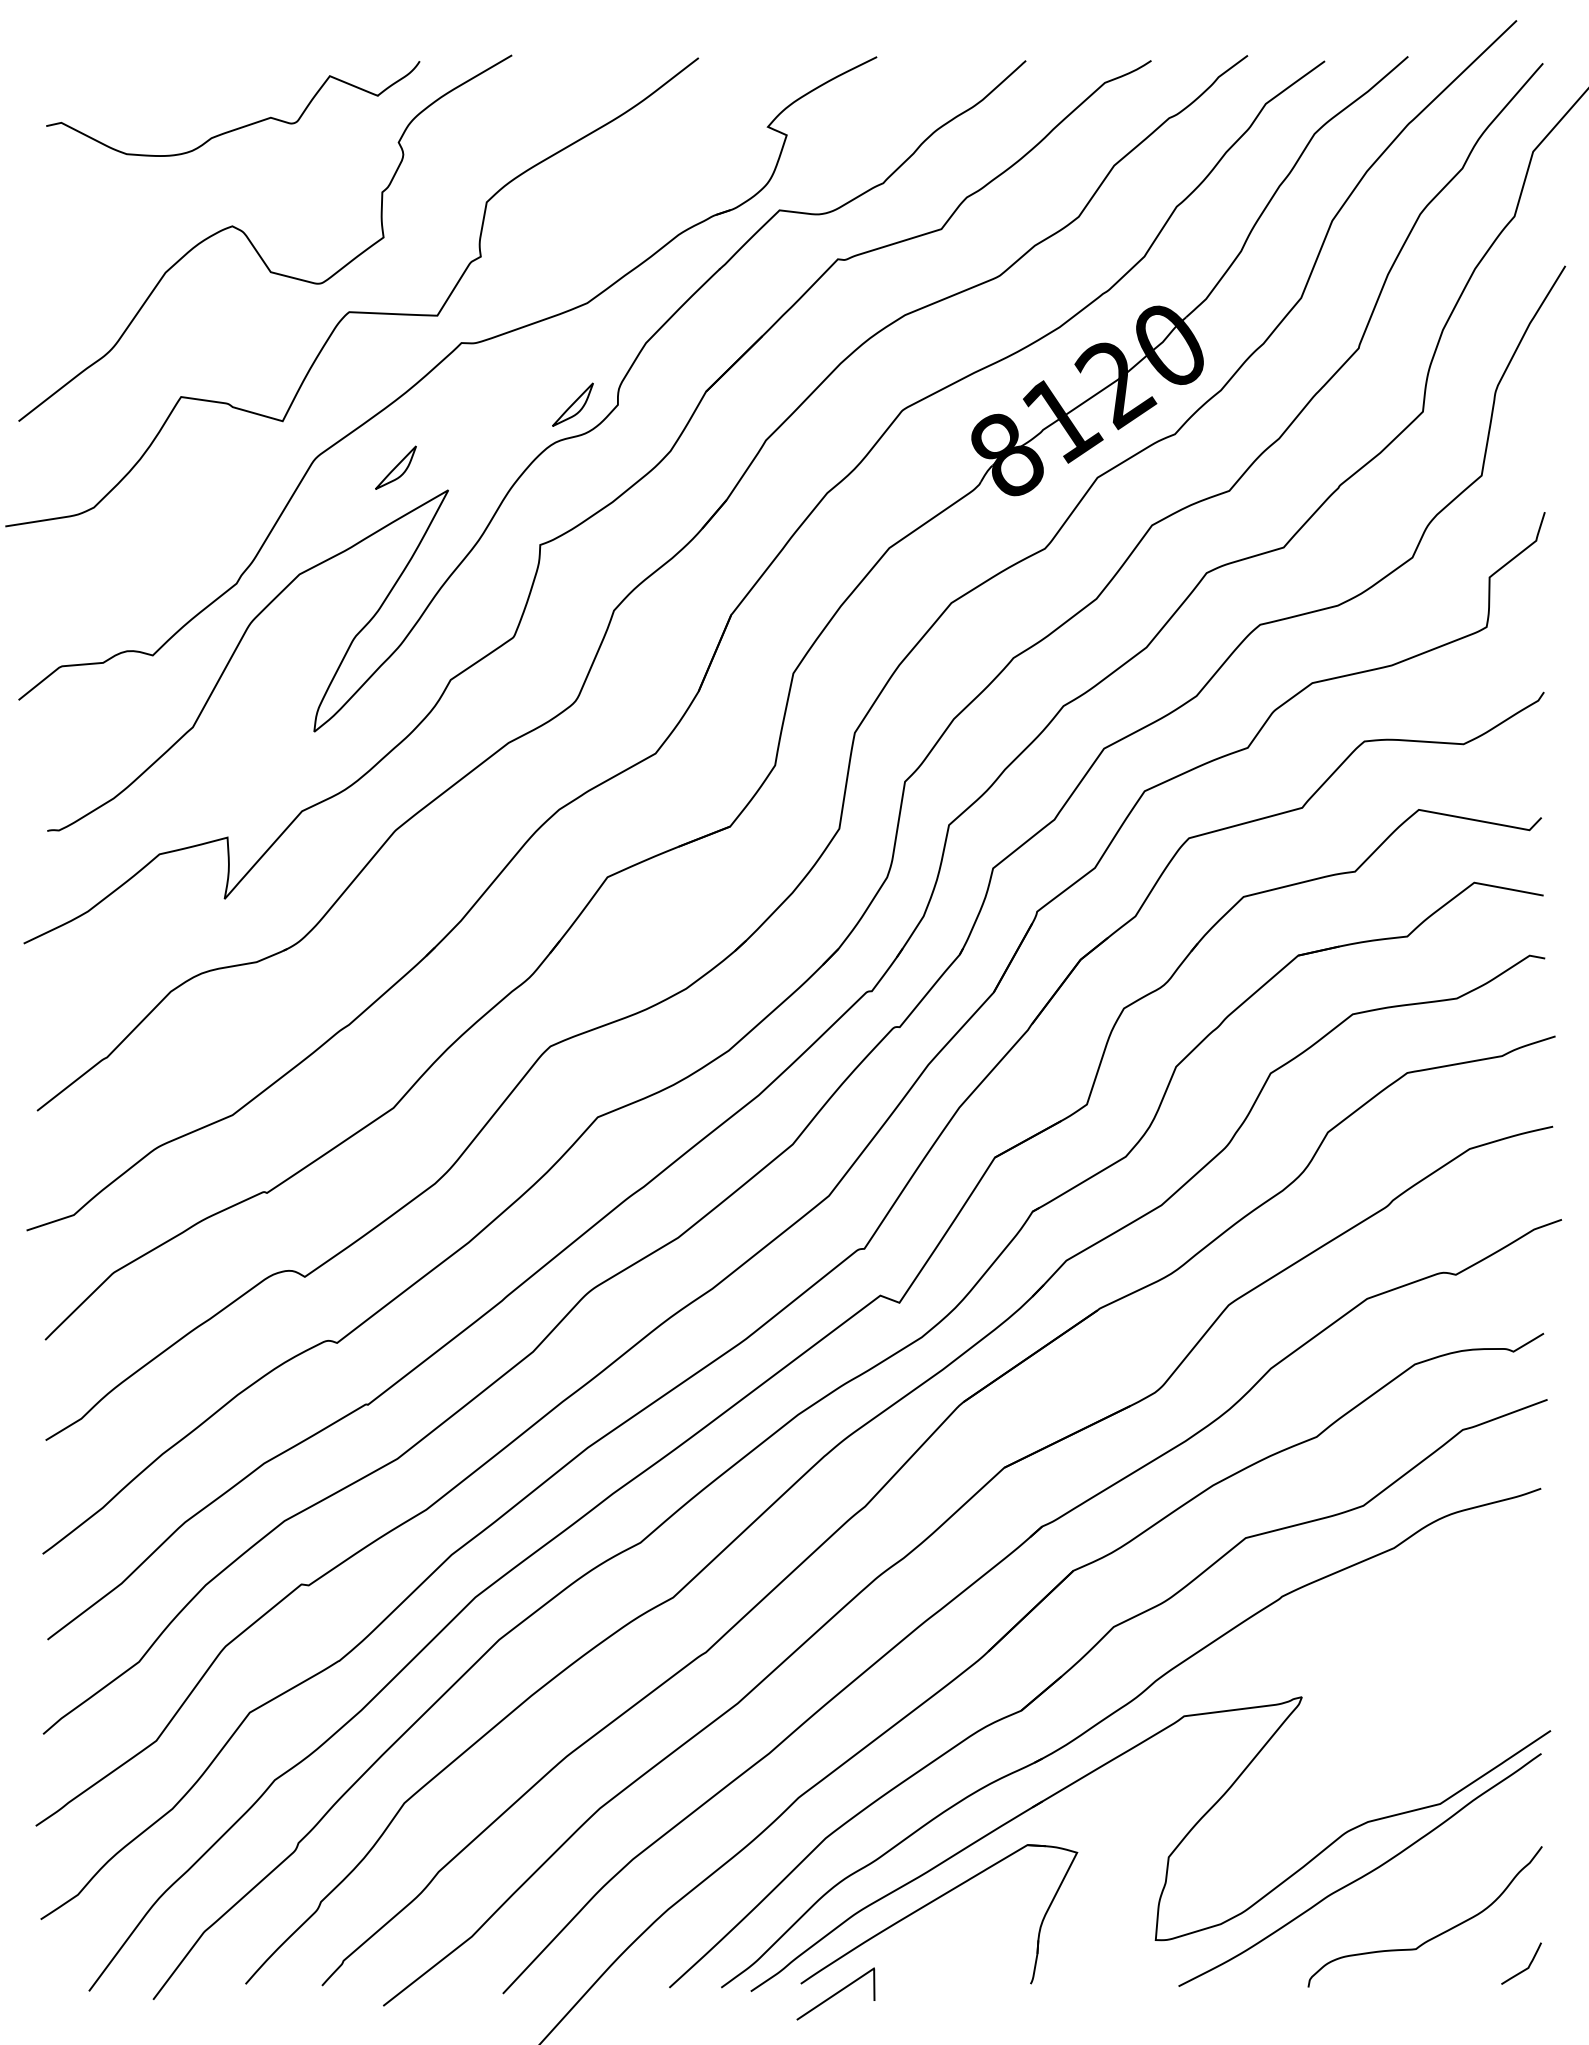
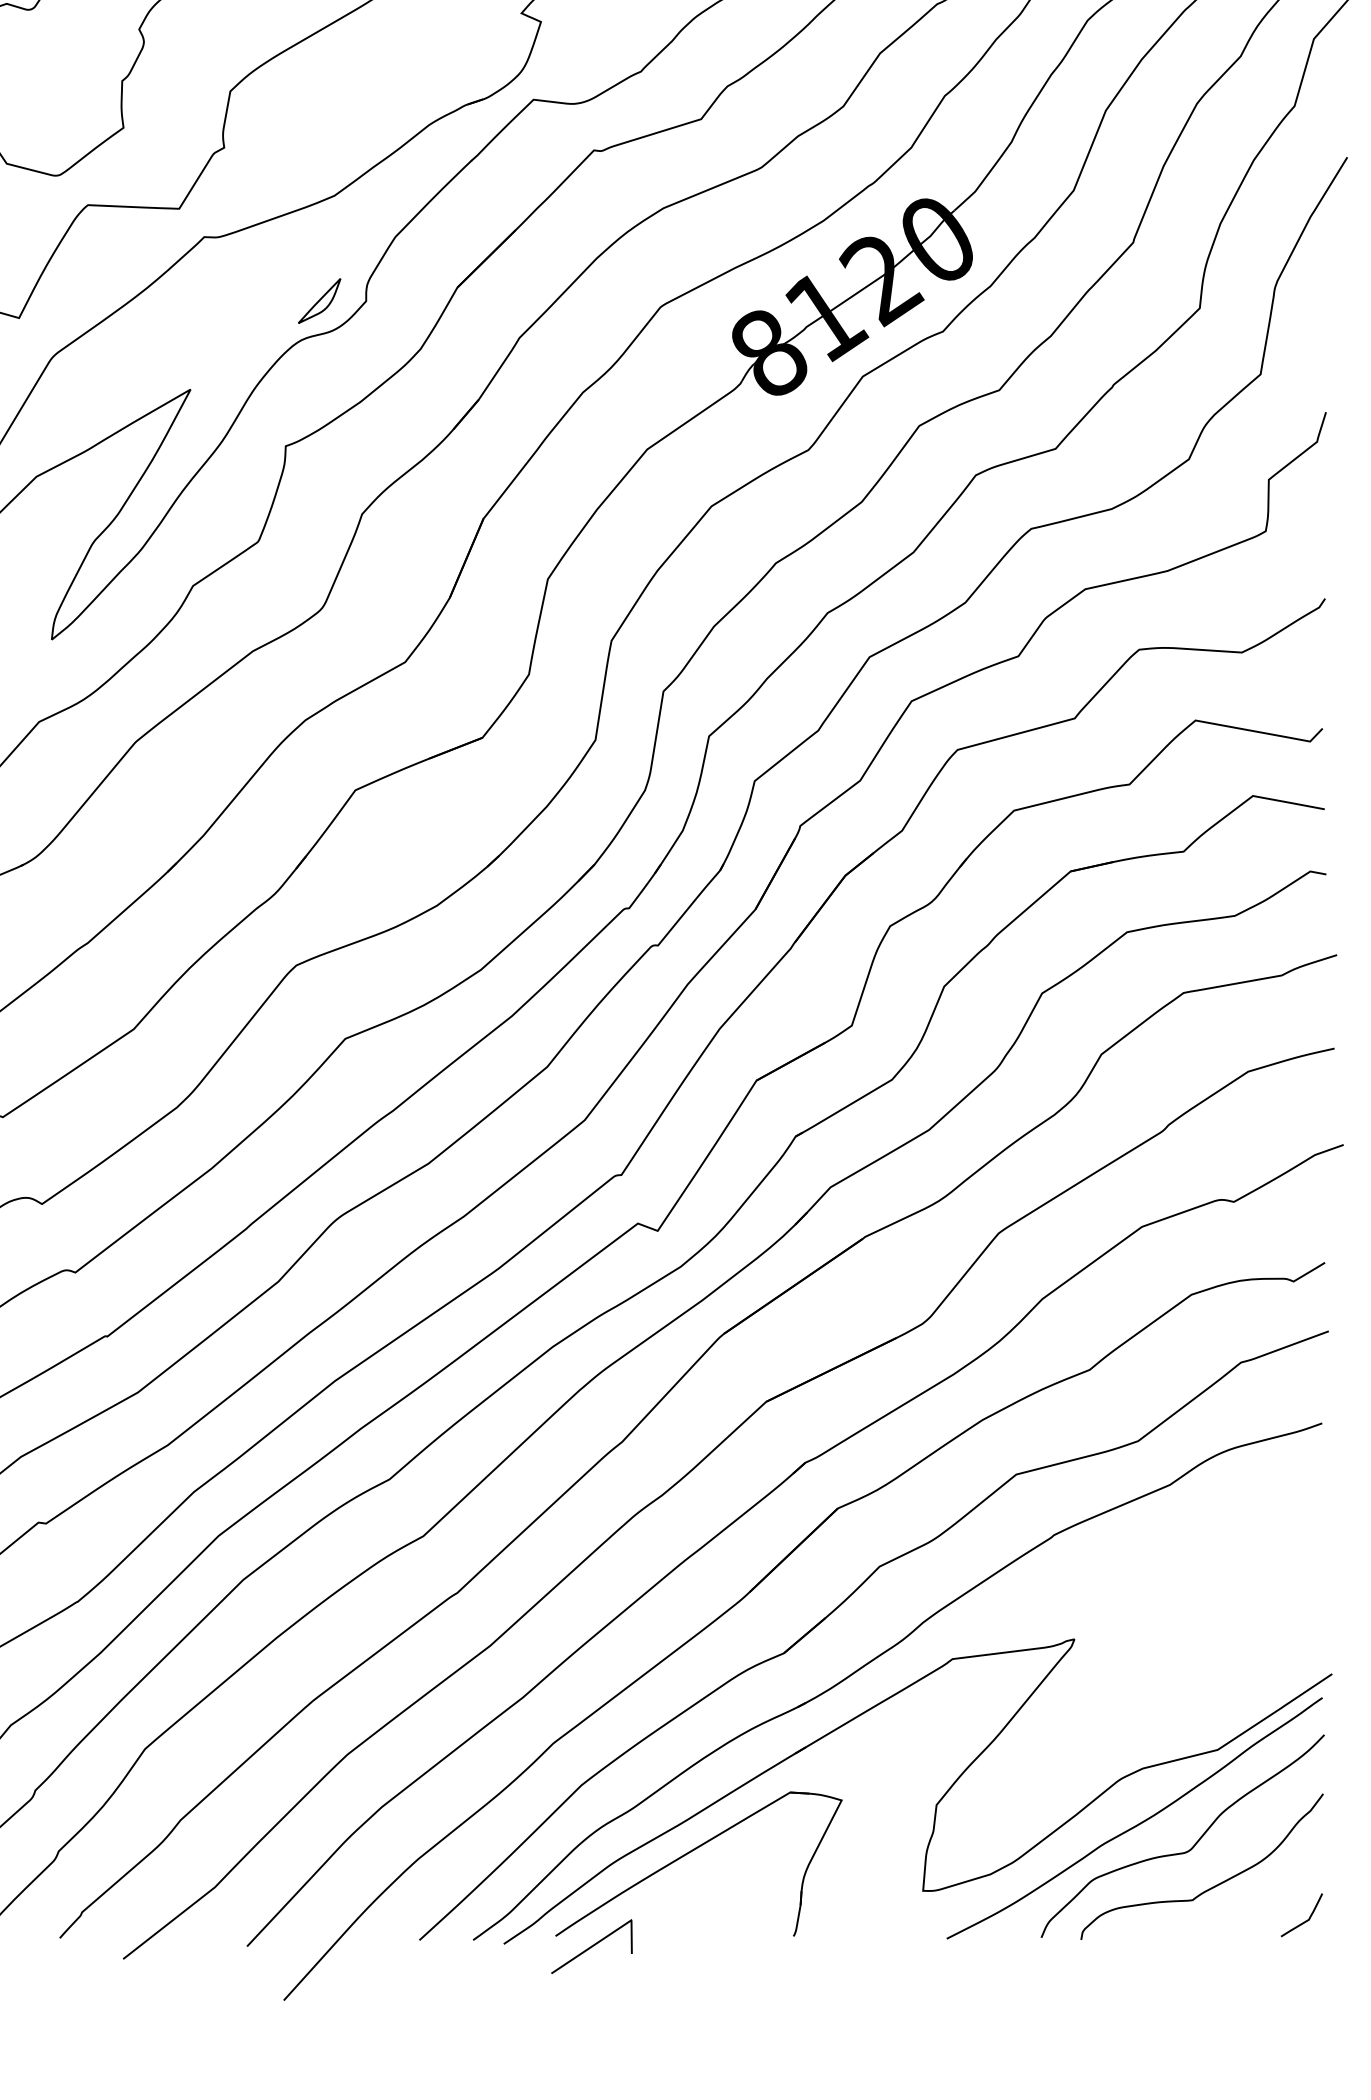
part: (395, 467) -> (135, 365), removed
curve: (1418, 1893) -> (1195, 1842), added

